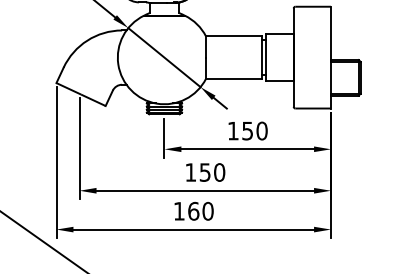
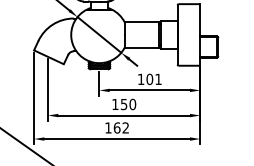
text: (253, 131) -> (153, 79), 150 -> 101
text: (207, 210) -> (125, 127), 160 -> 162

